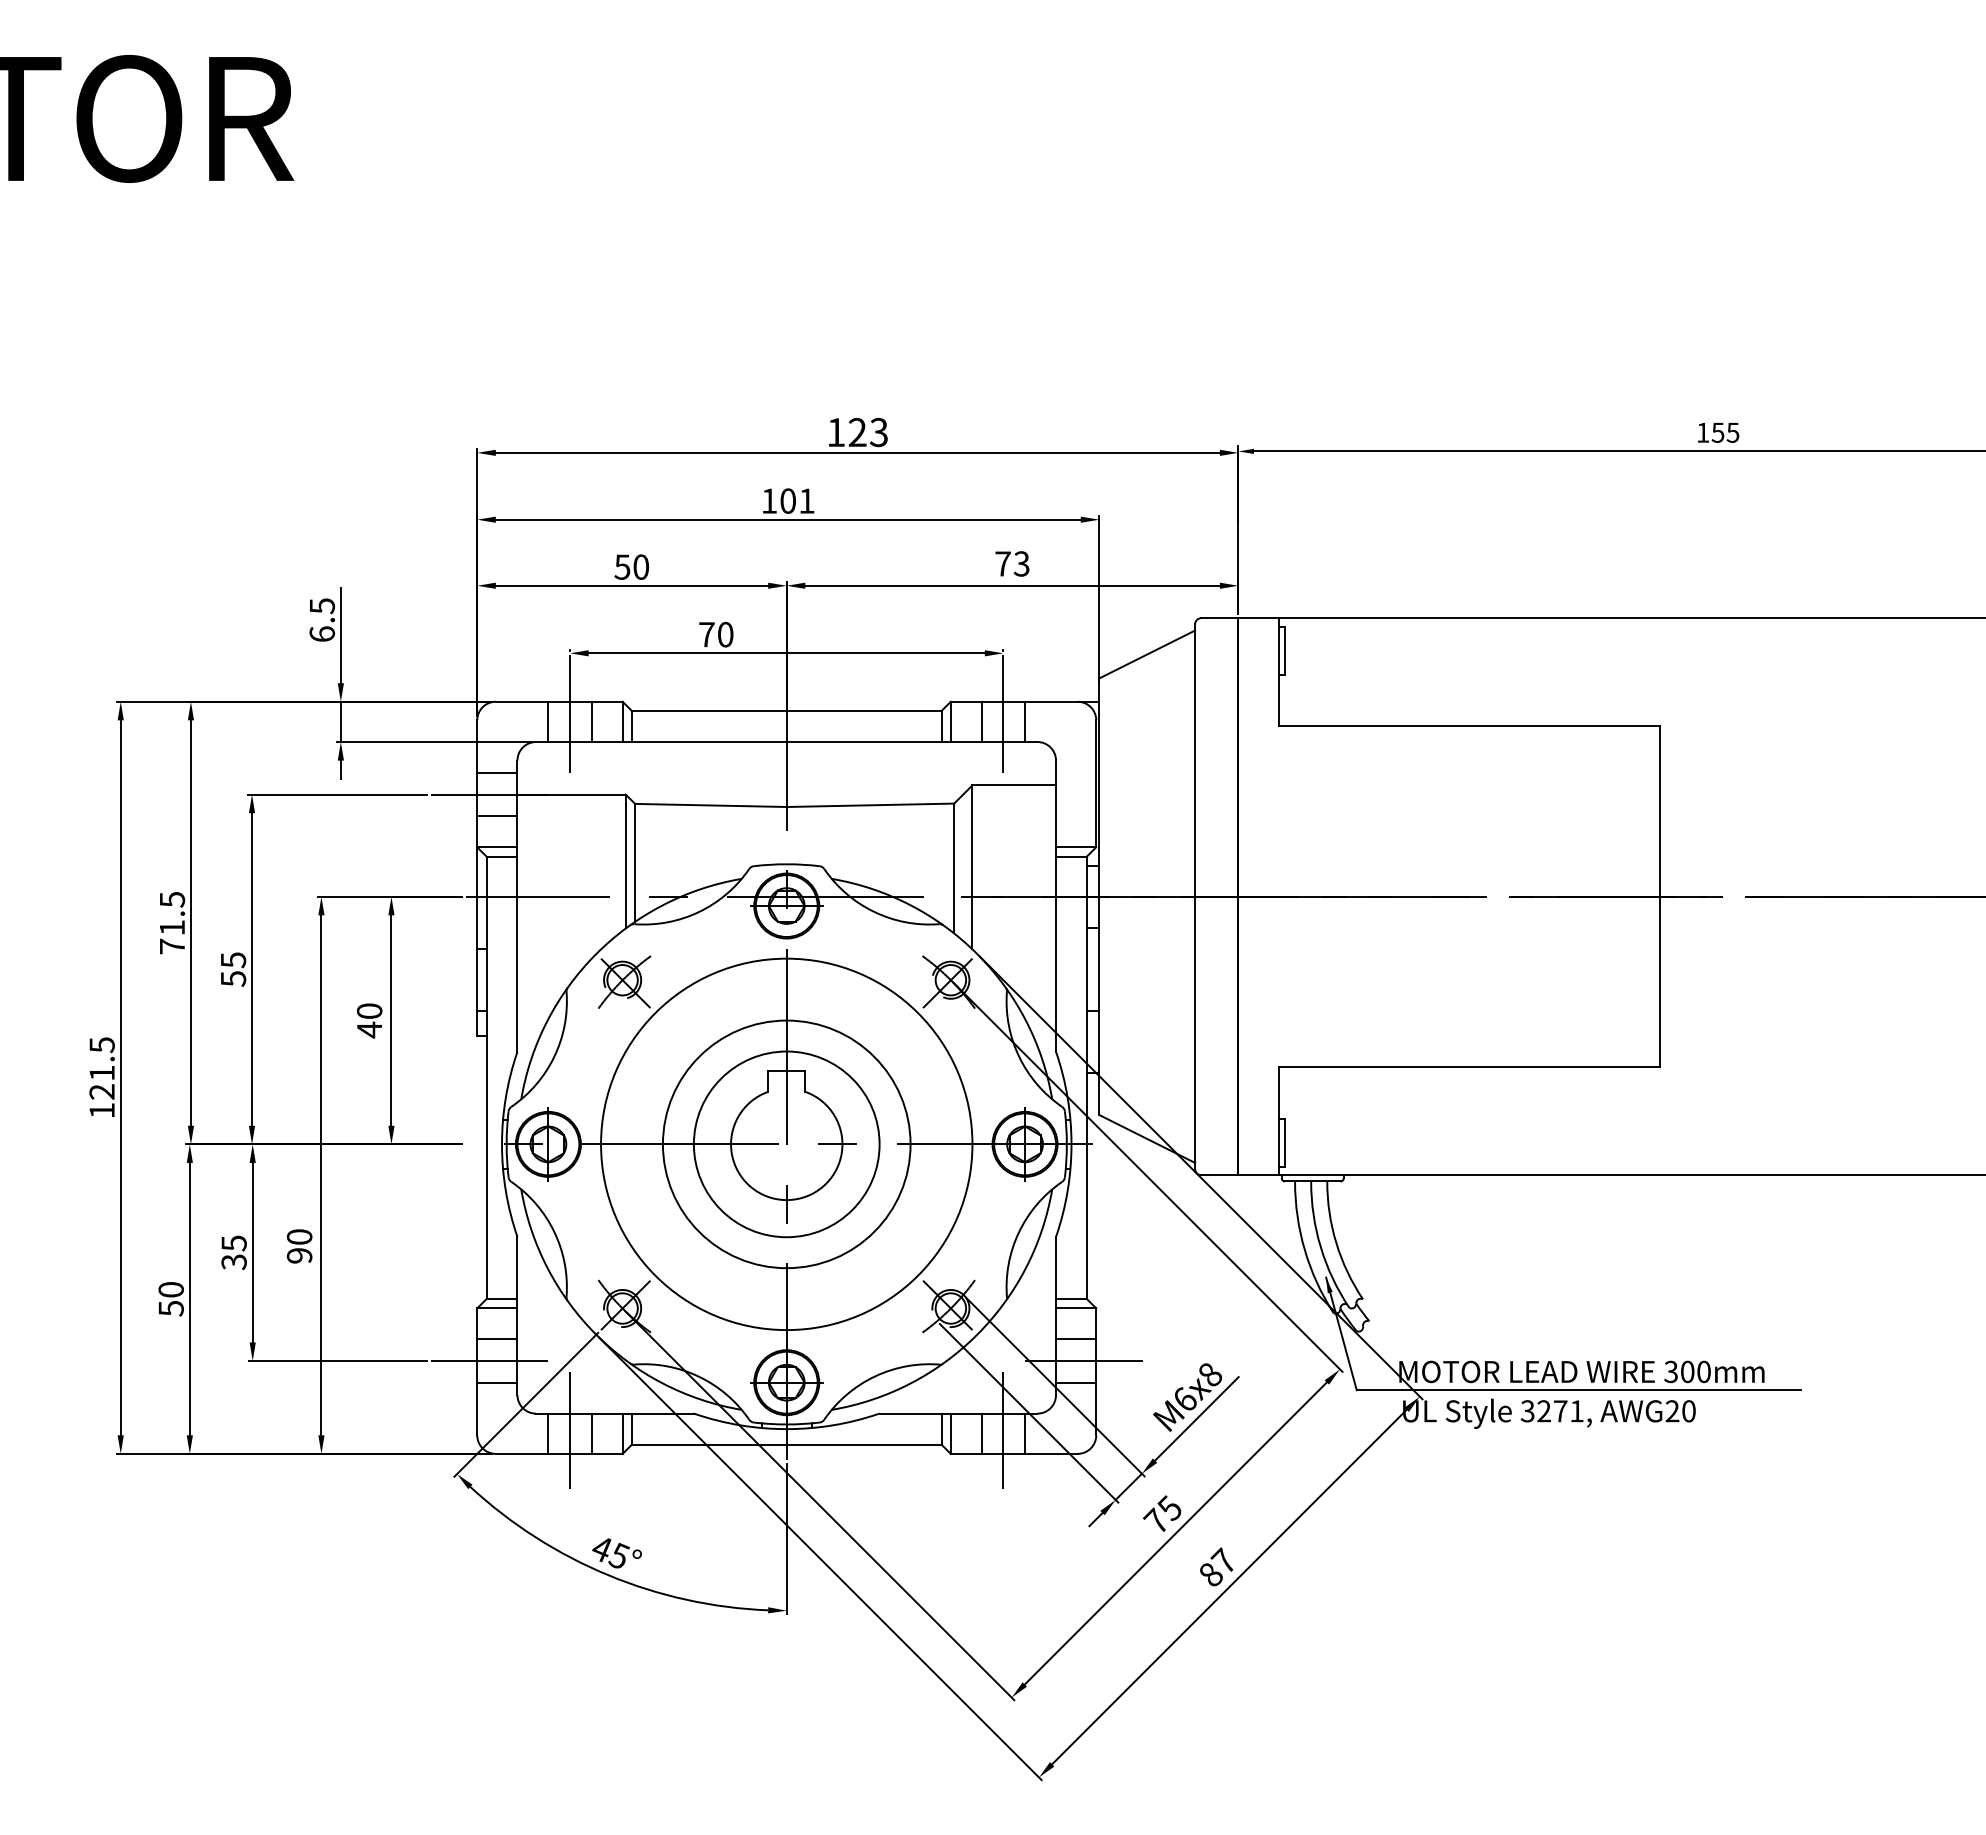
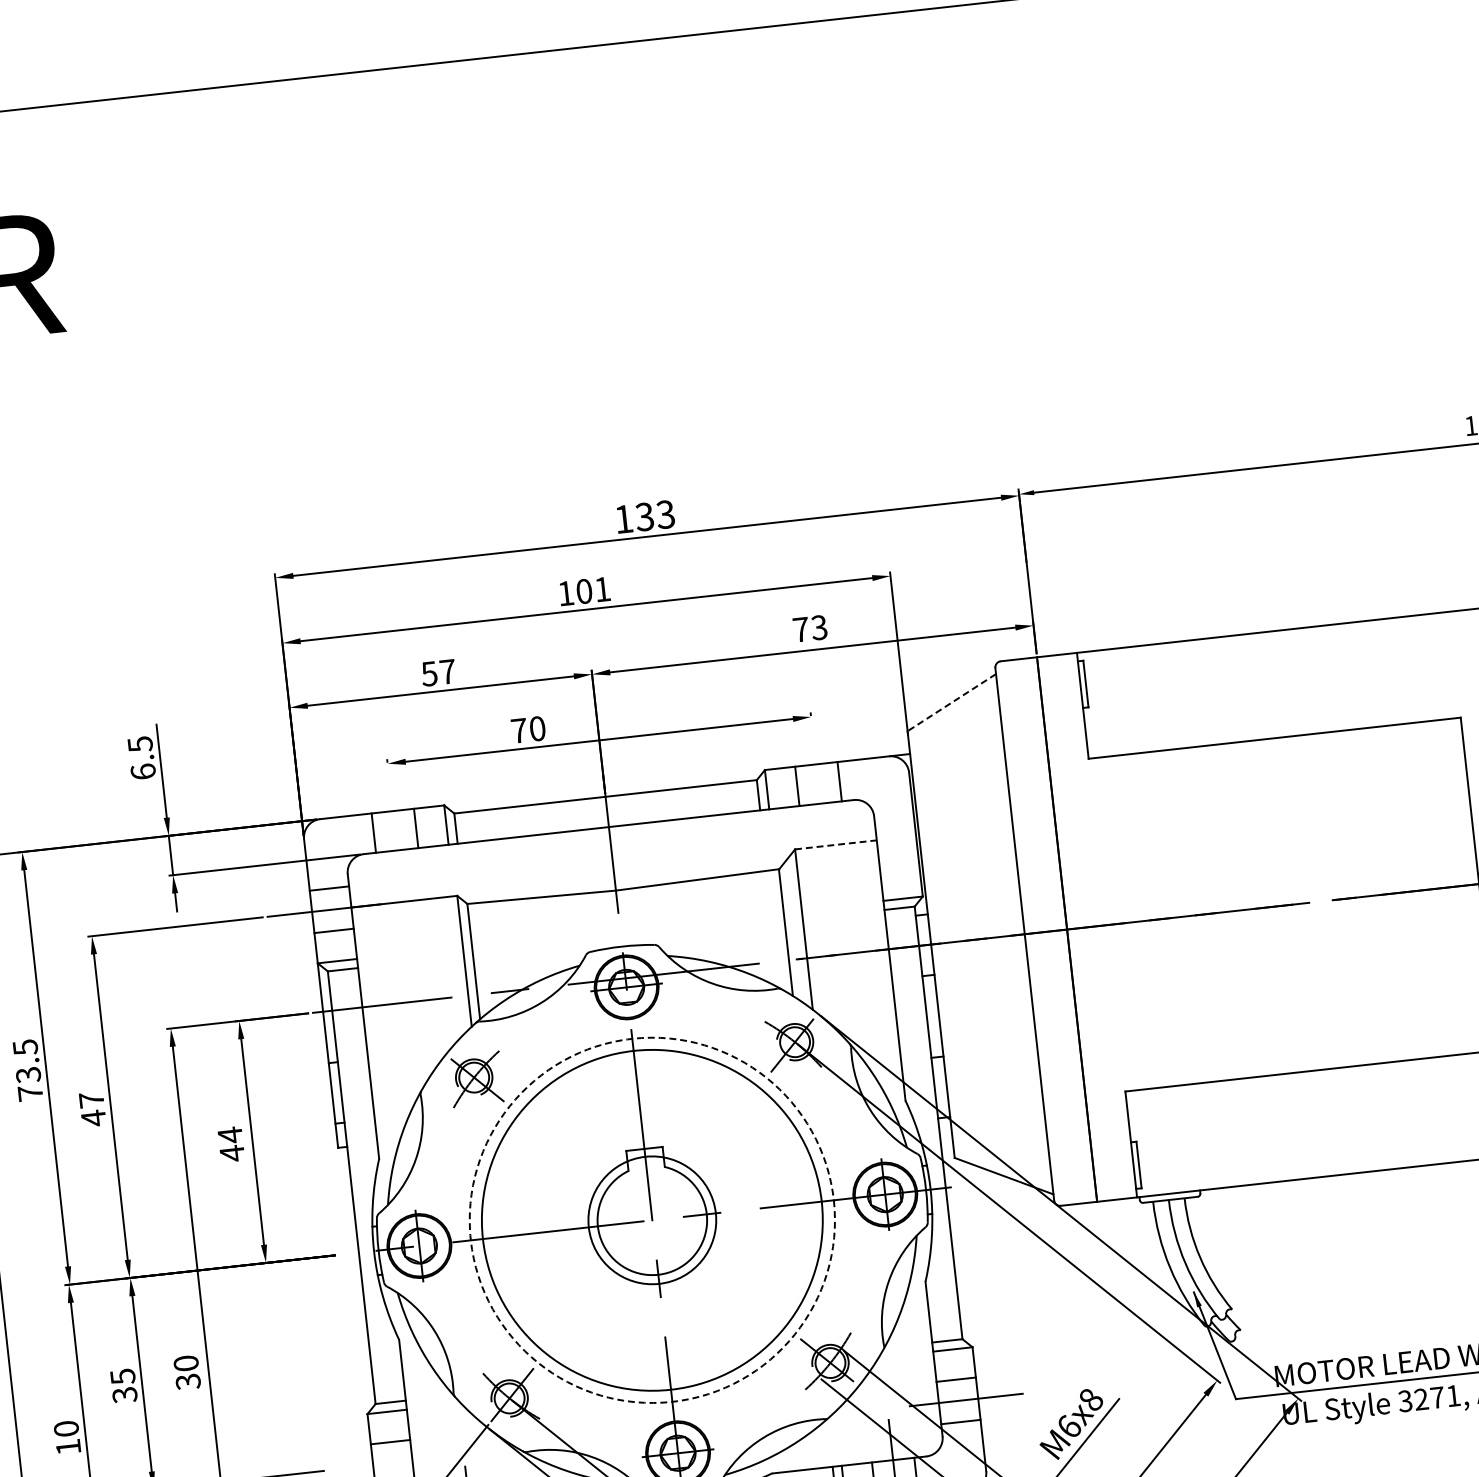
text: (857, 432) -> (644, 516), 123 -> 133
text: (641, 566) -> (448, 671), 50 -> 57
line: (1147, 654) -> (952, 702), solid -> dashed
line: (570, 713) -> (394, 822), removed
line: (1003, 713) -> (817, 775), removed
line: (1014, 785) -> (836, 845), solid -> dashed
text: (172, 927) -> (28, 1074), 71.5 -> 73.5
text: (233, 969) -> (92, 1109), 55 -> 47
text: (369, 1010) -> (230, 1134), 40 -> 44
circle: (786, 1144) -> (652, 1220), size x0.7
circle: (786, 1144) -> (652, 1220), size x1.4
circle: (786, 1144) -> (652, 1220), solid -> dashed
text: (299, 1255) -> (188, 1381), 90 -> 30
text: (170, 1308) -> (67, 1447), 50 -> 10
line: (489, 1361) -> (385, 1464), removed

